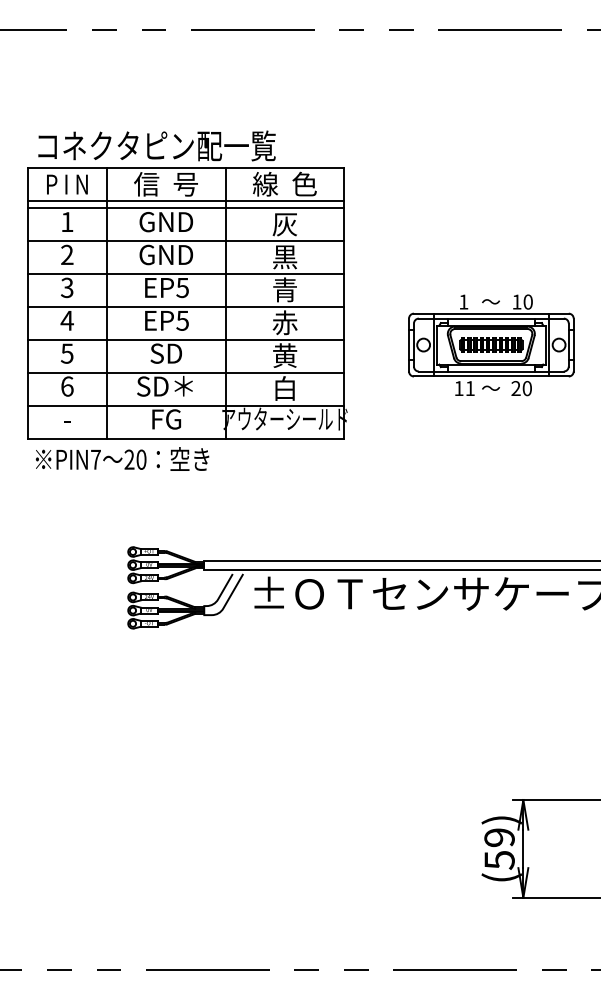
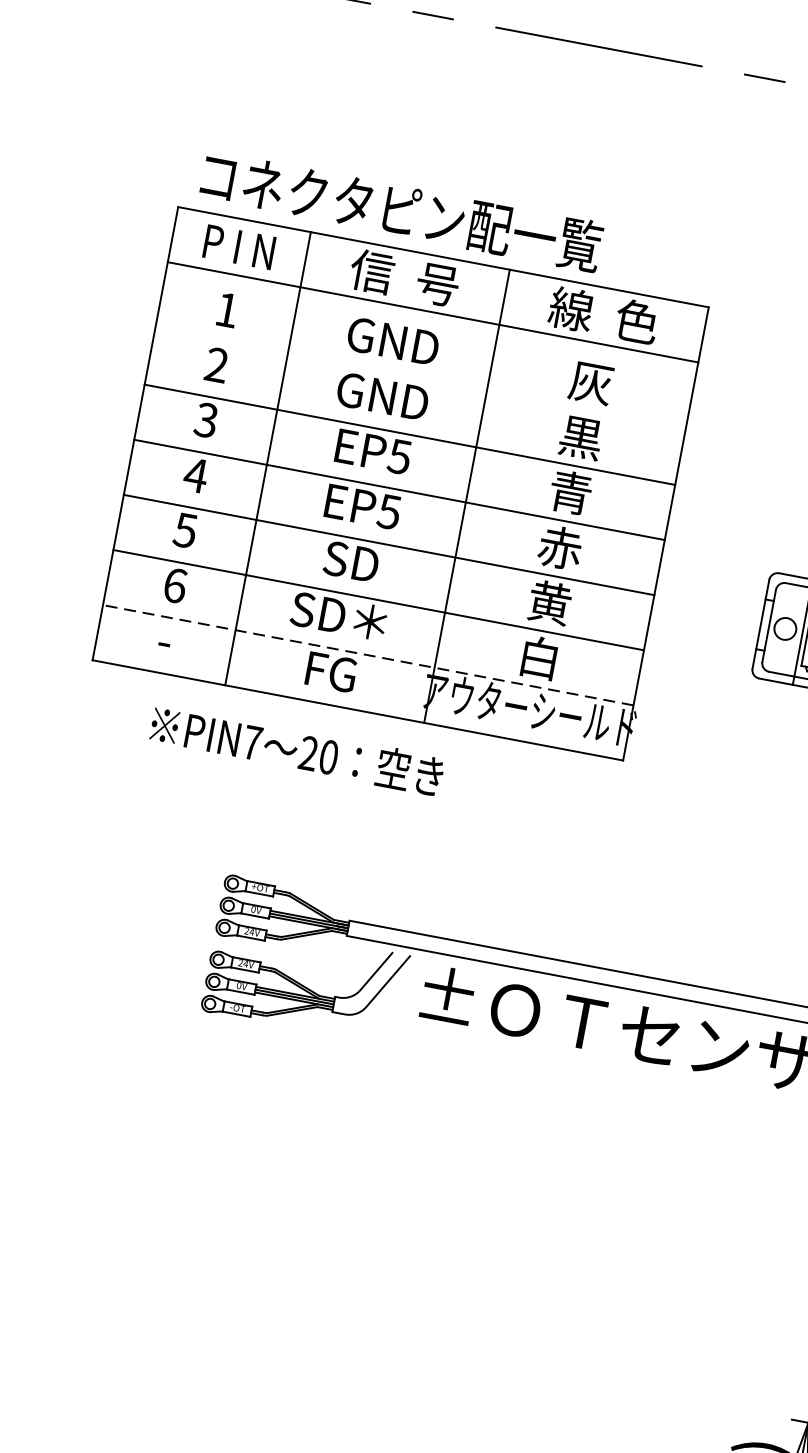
line: (185, 208) -> (429, 324), removed
line: (185, 241) -> (419, 380), removed
line: (185, 405) -> (367, 654), solid -> dashed
text: (122, 458) -> (297, 749), moved

